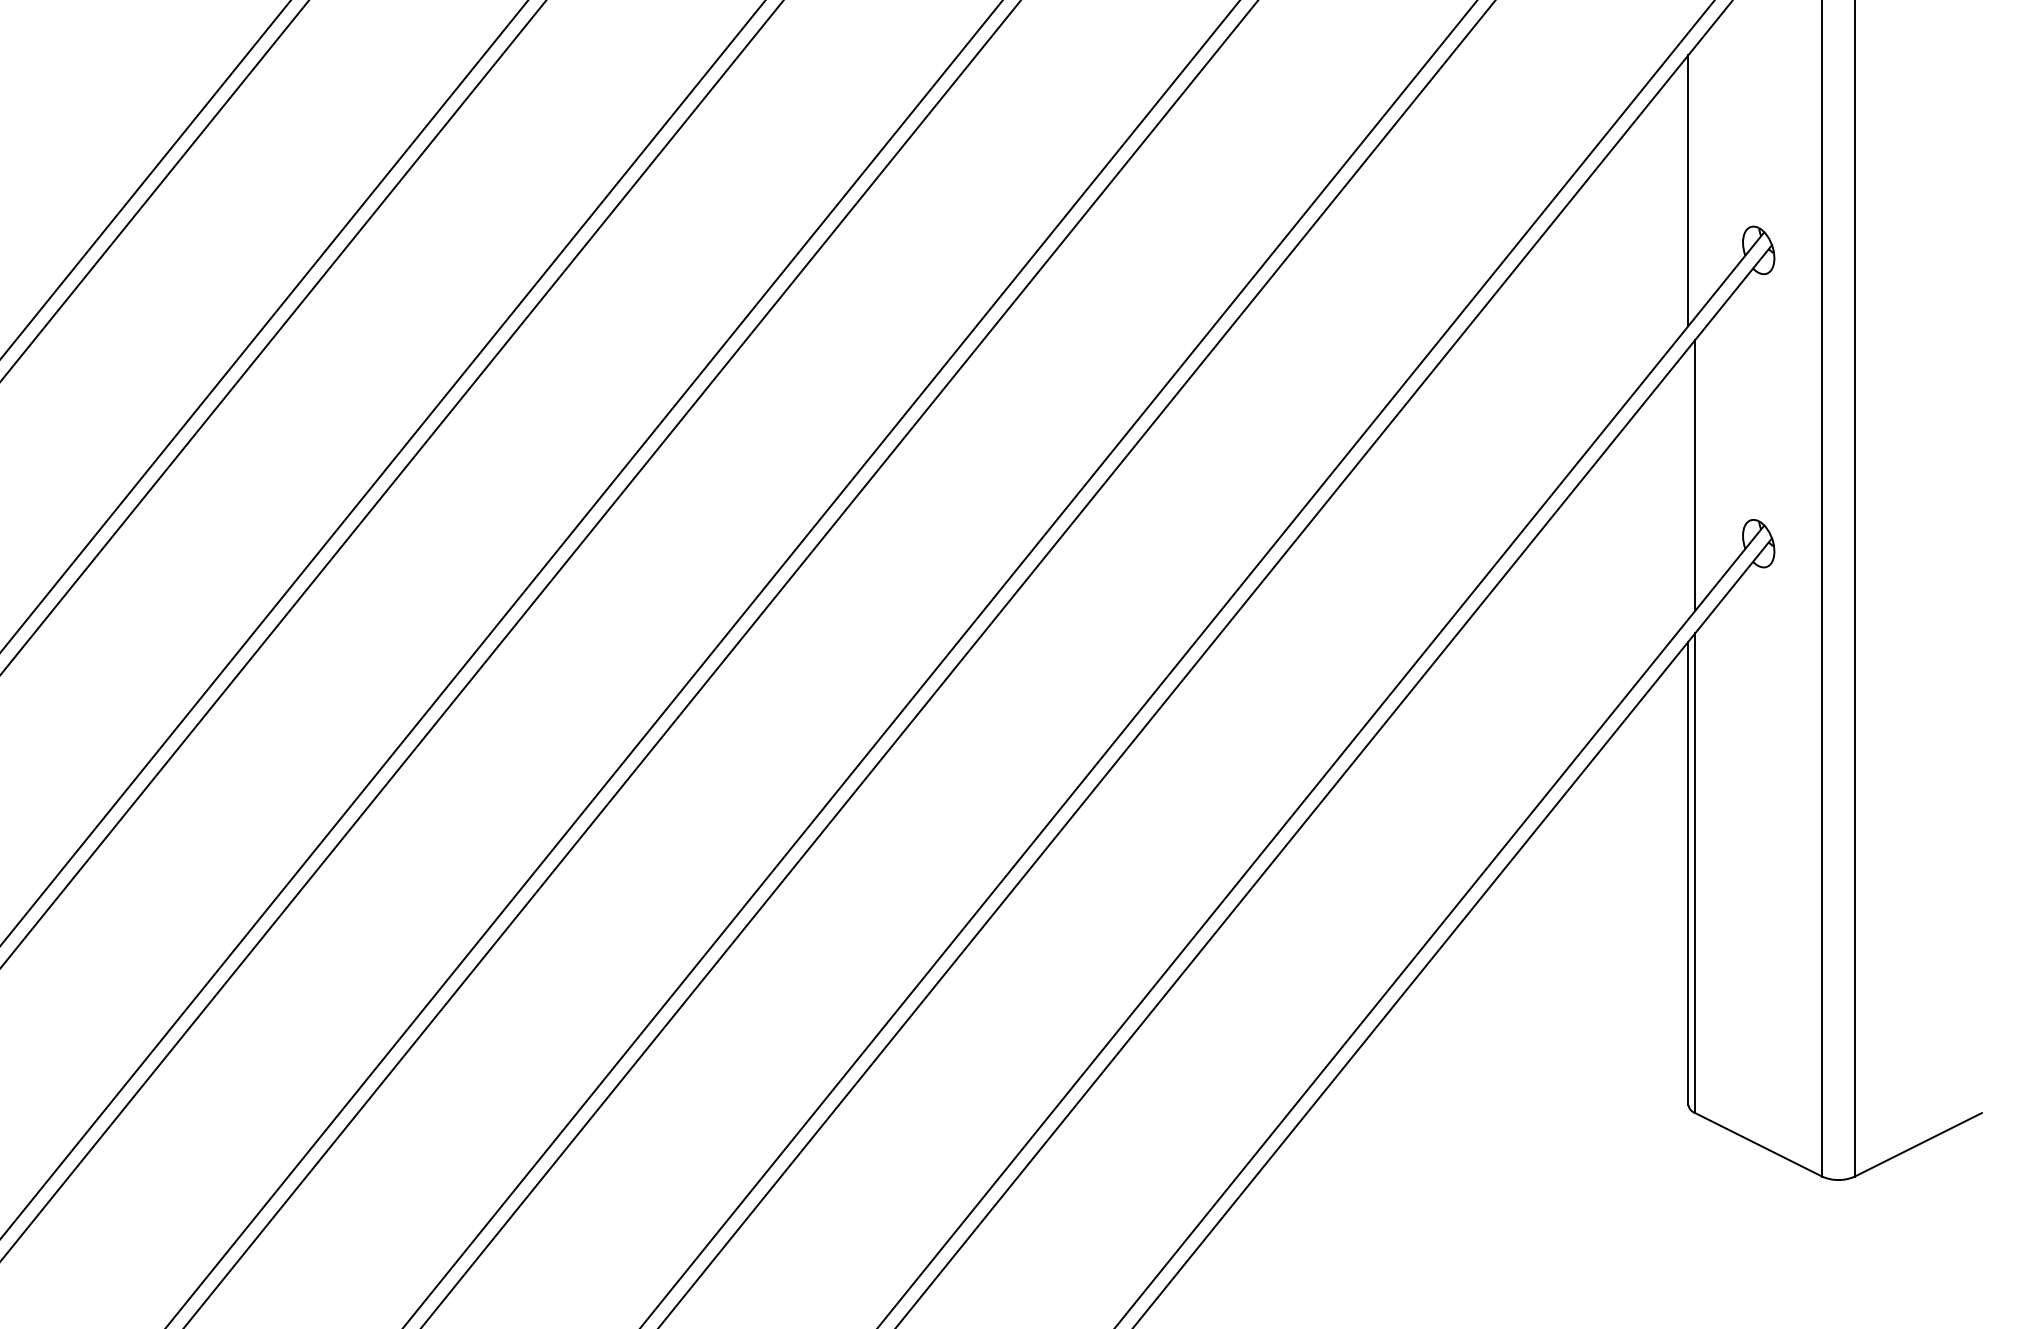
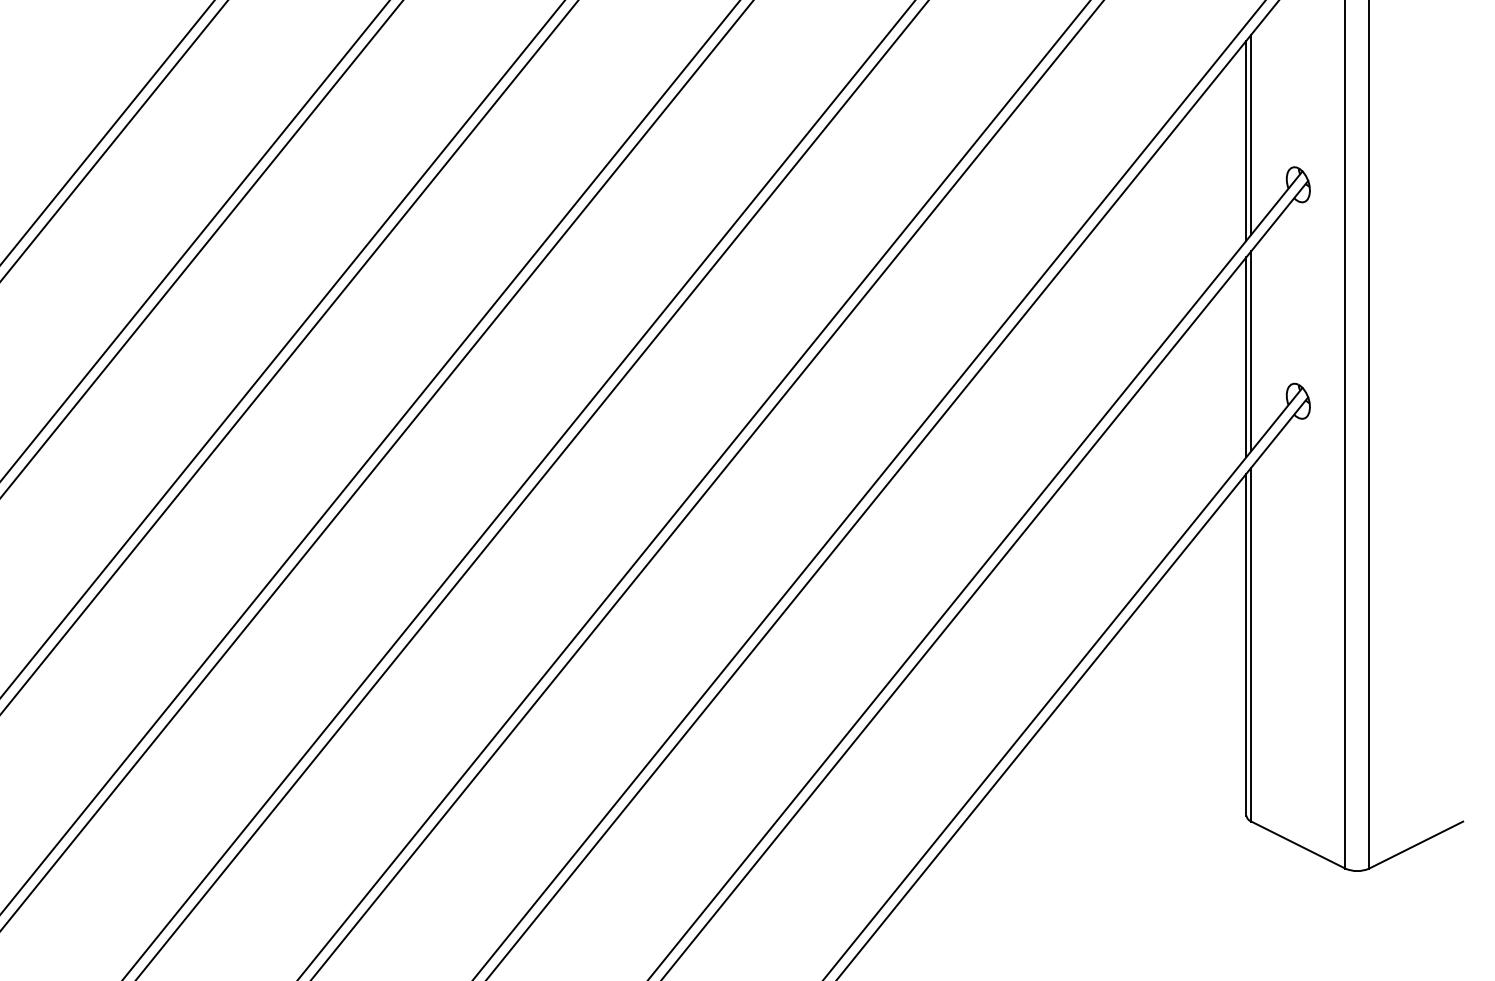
line: (1695, 182) -> (1251, 134), added
line: (1688, 484) -> (1246, 357), added

